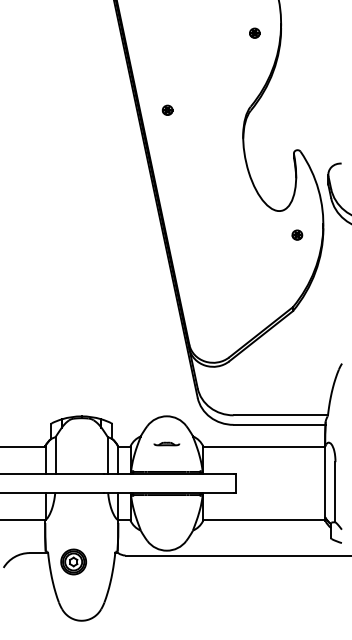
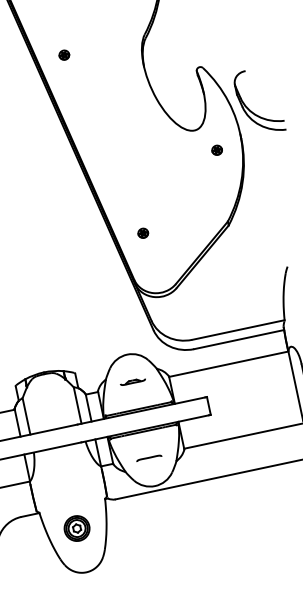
part: (207, 300) -> (142, 232), added
line: (166, 521) -> (148, 457), added
part: (73, 561) -> (76, 528), moved

